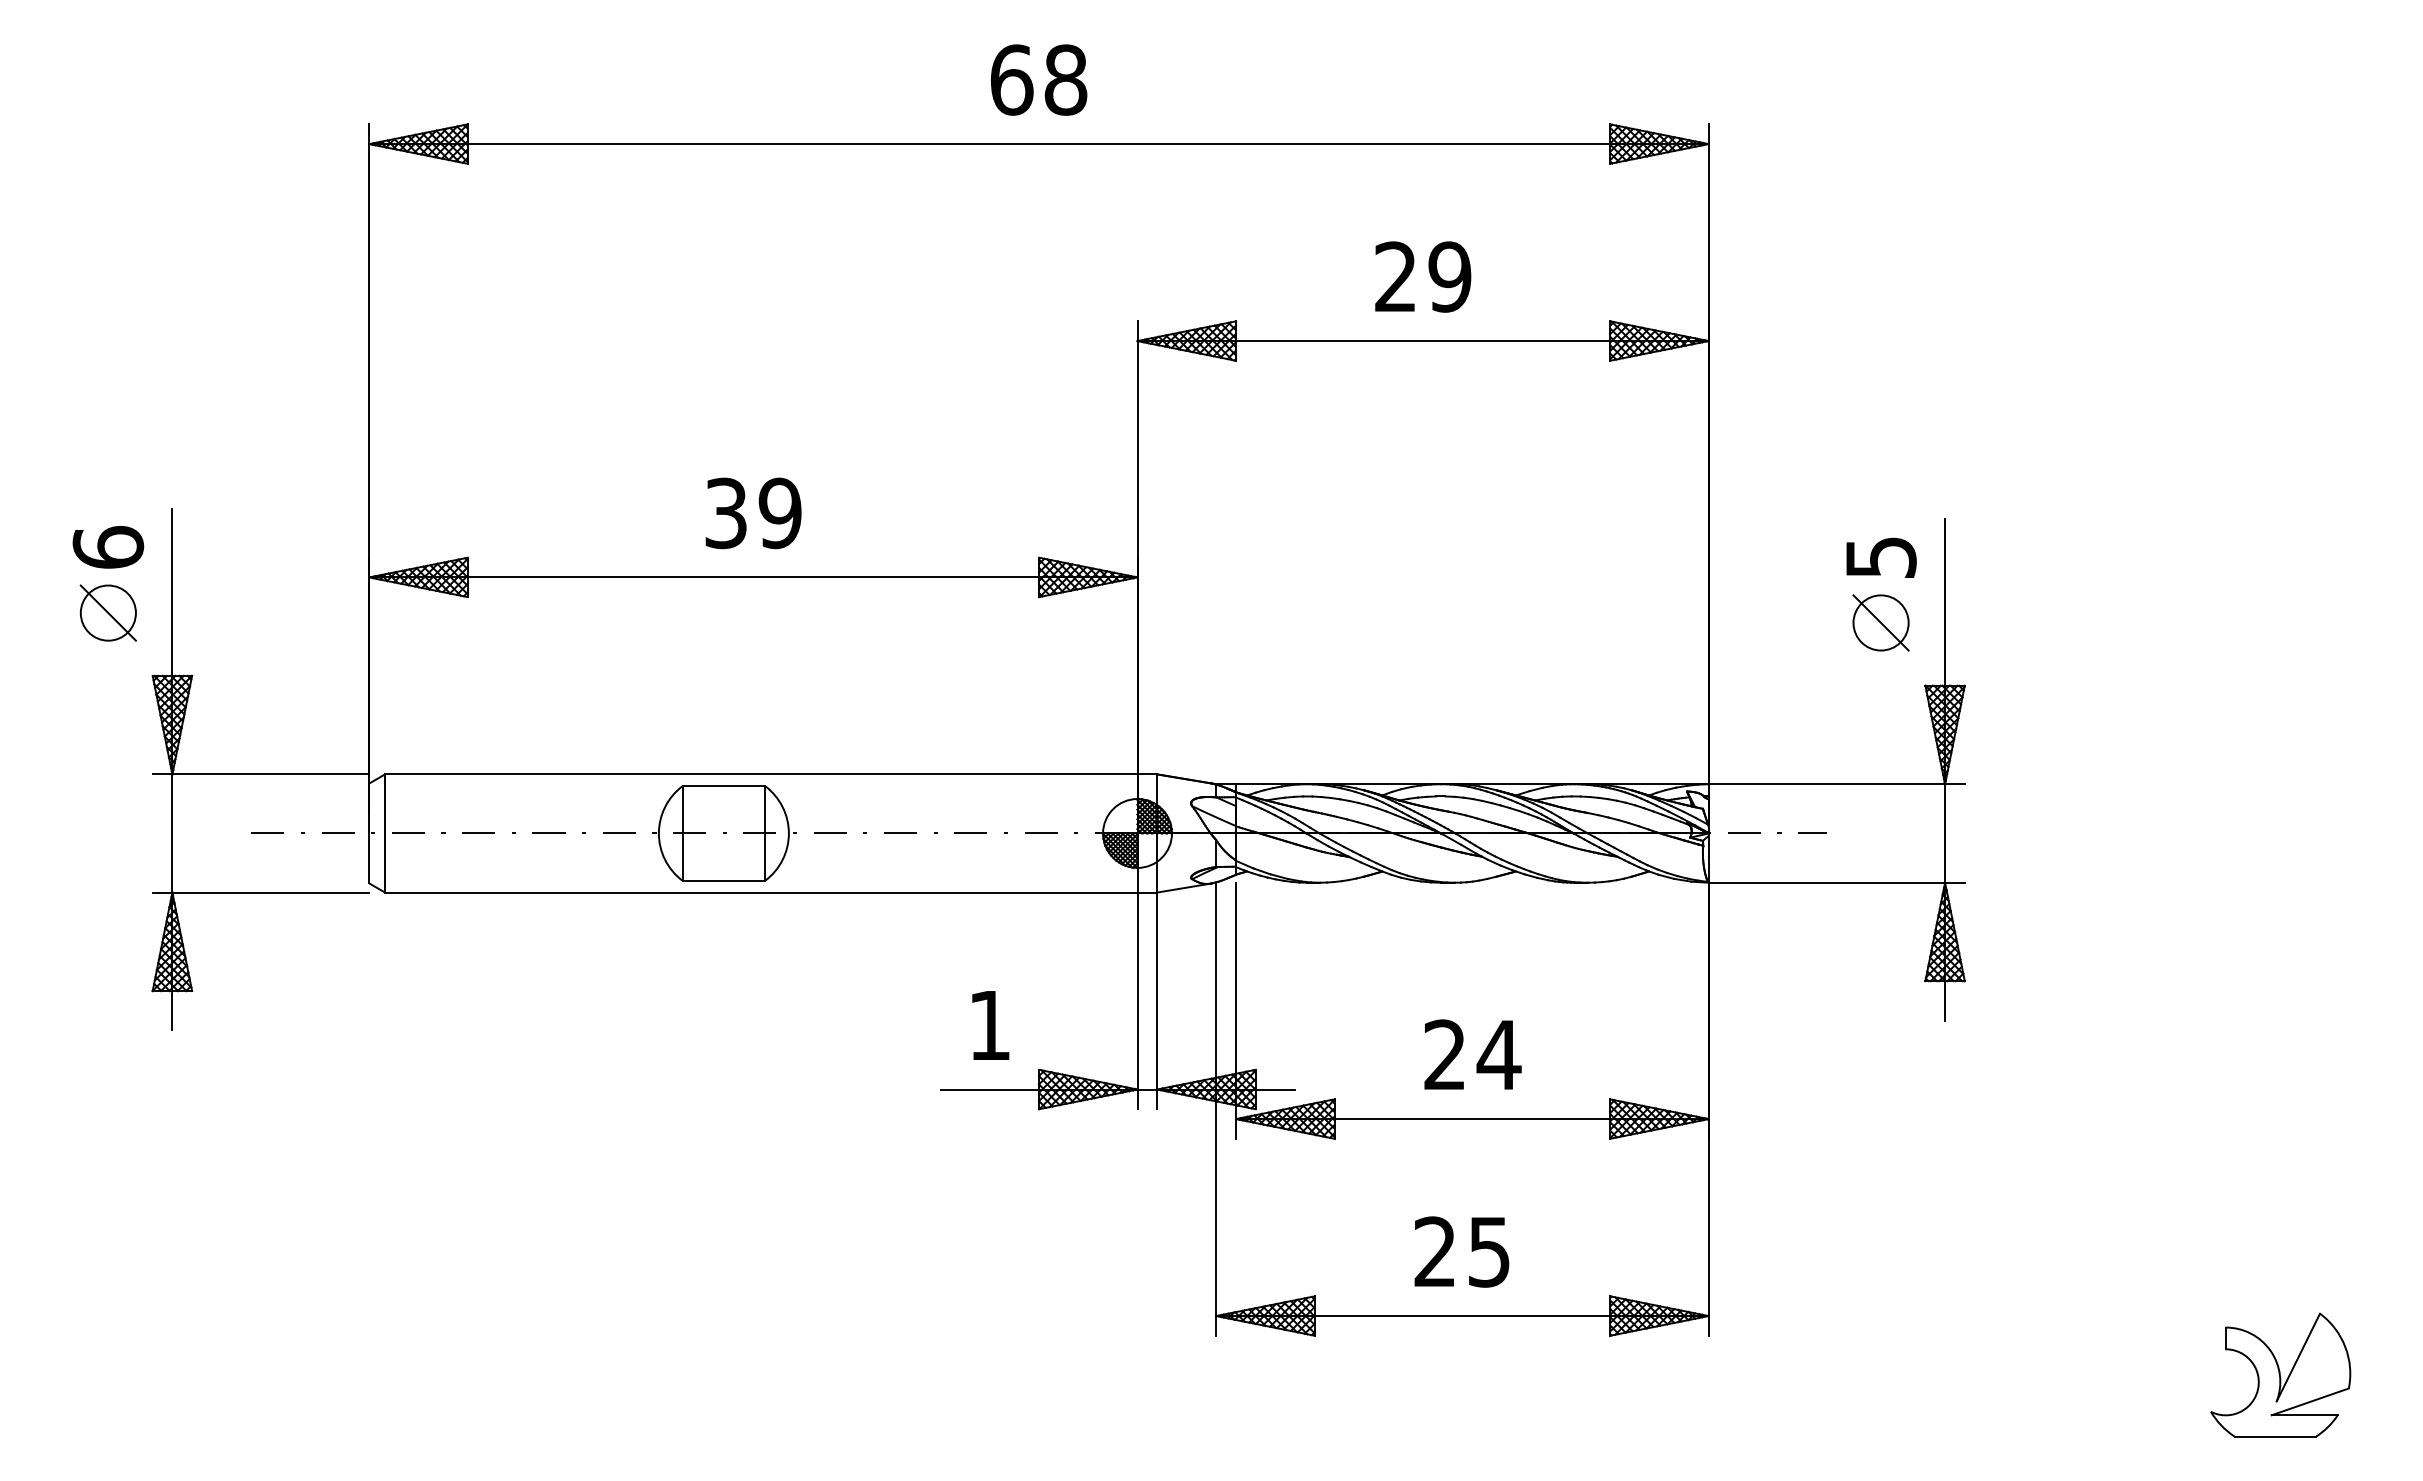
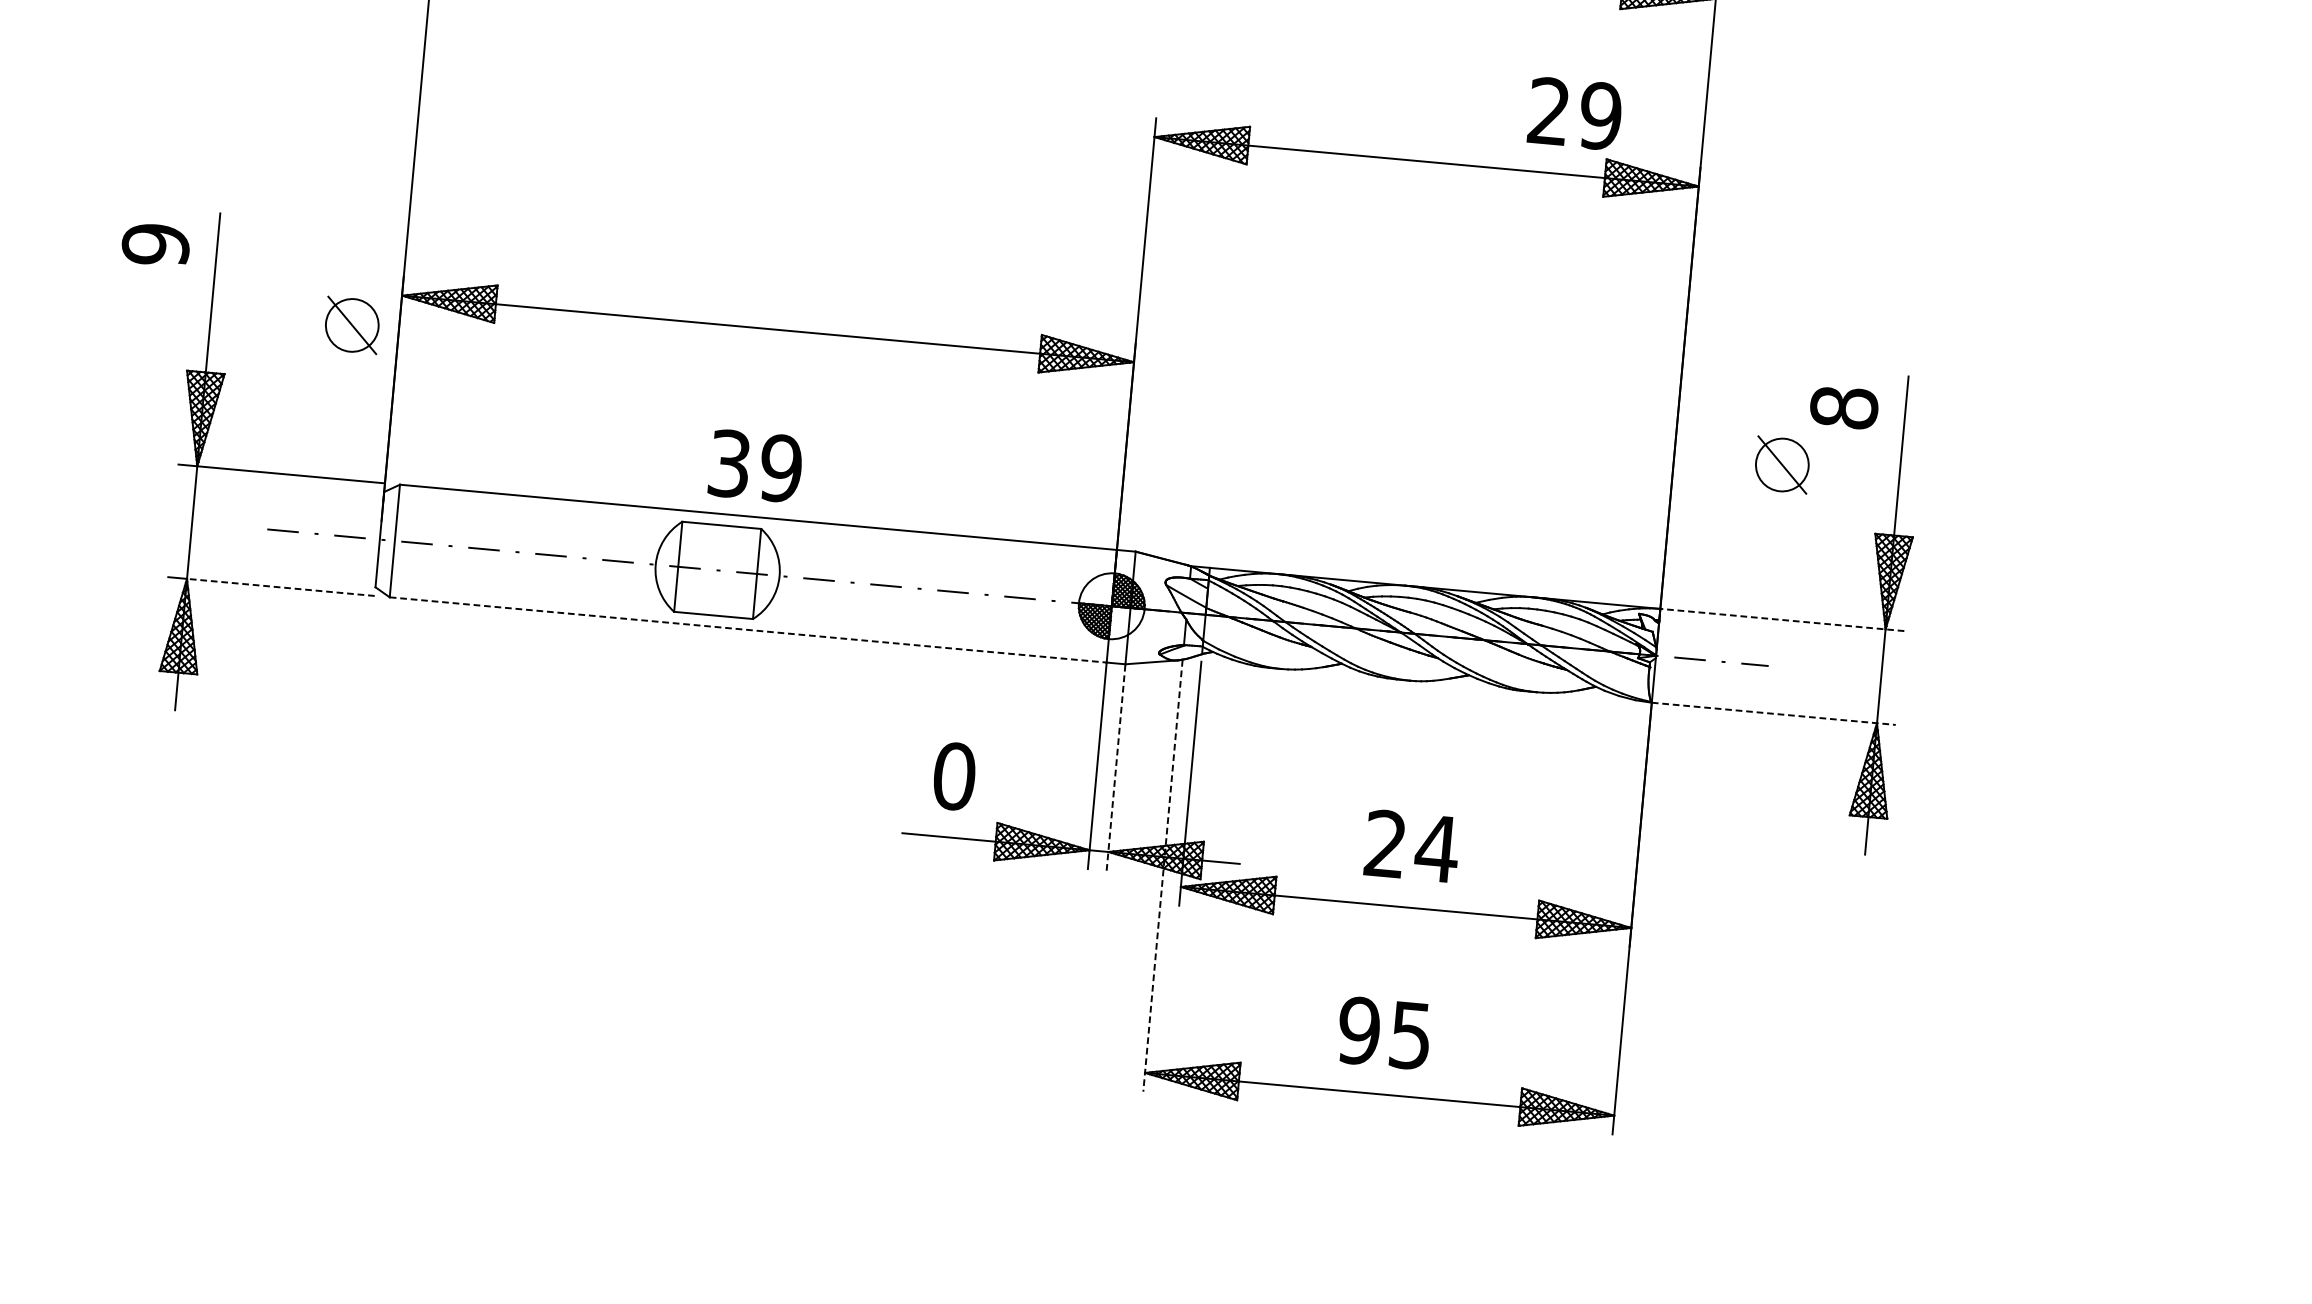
text: (1423, 276) -> (1575, 113), moved
text: (753, 513) -> (755, 466), moved
text: (108, 547) -> (156, 244), 6 -> 9
text: (1880, 557) -> (1843, 407), 5 -> 8
part: (107, 612) -> (351, 324), moved
part: (1880, 622) -> (1781, 464), moved
line: (1836, 784) -> (1782, 620), solid -> dashed
line: (1837, 882) -> (1774, 713), solid -> dashed
line: (270, 892) -> (280, 587), solid -> dashed
line: (761, 892) -> (748, 629), solid -> dashed
line: (1157, 1000) -> (1116, 767), solid -> dashed
text: (989, 1025) -> (954, 776), 1 -> 0
line: (1216, 1109) -> (1163, 876), solid -> dashed
text: (1434, 1251) -> (1358, 1030), 25 -> 95
part: (2280, 1374) -> (2153, 1220), removed

